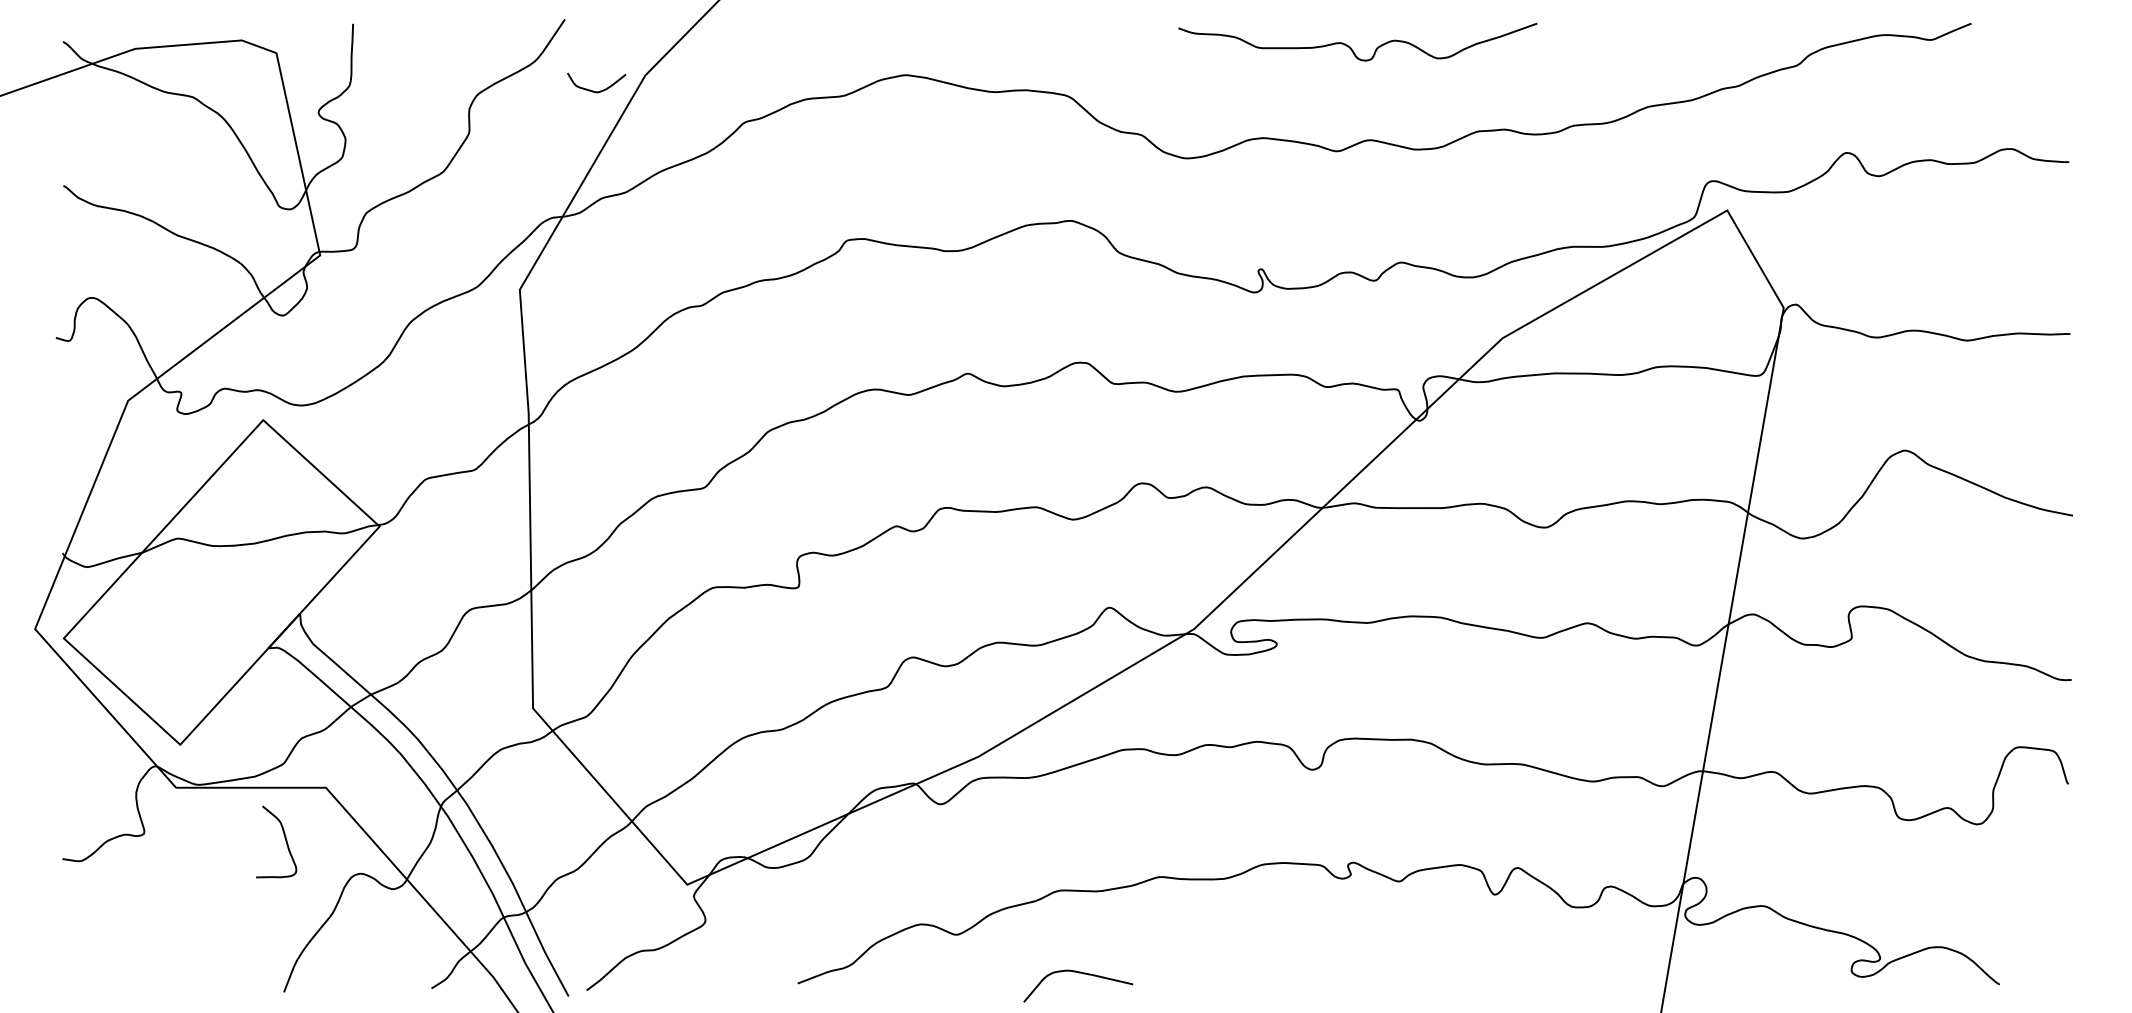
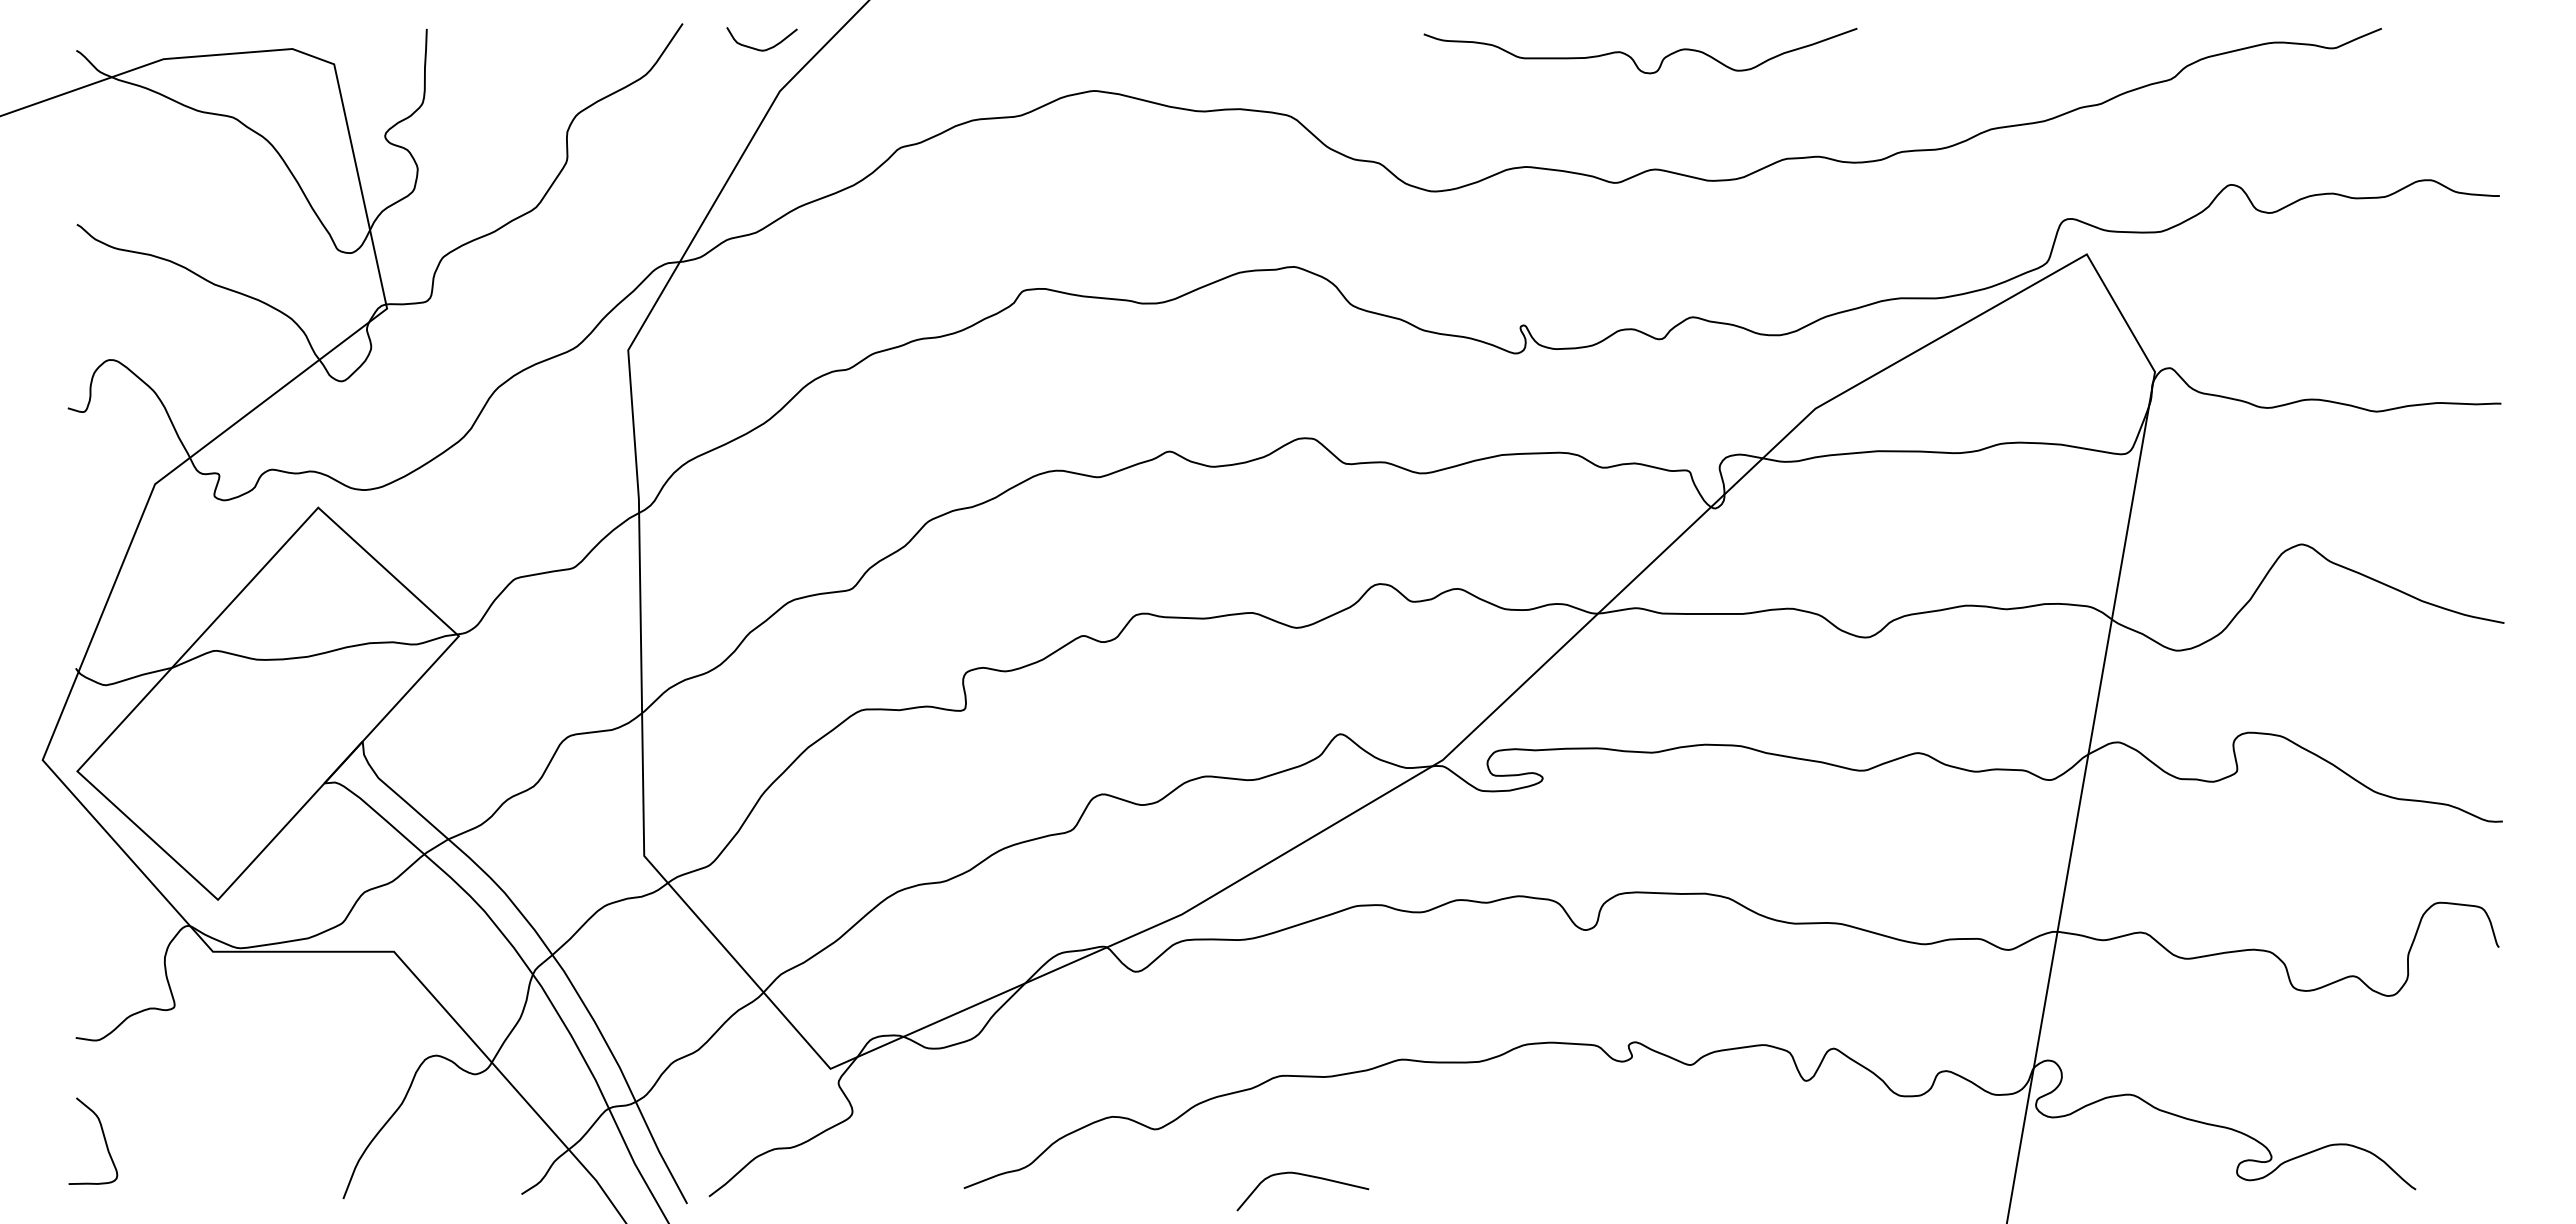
curve: (592, 90) -> (757, 48), moved
curve: (284, 838) -> (103, 1137), moved

